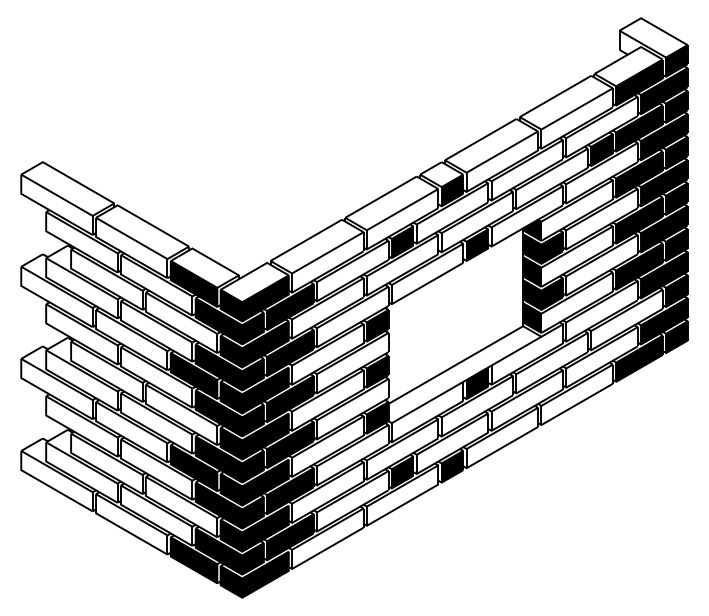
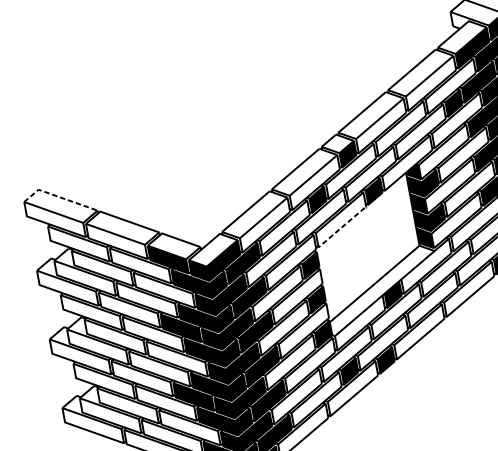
line: (67, 176) -> (58, 197), solid -> dashed
line: (426, 284) -> (341, 227), solid -> dashed

